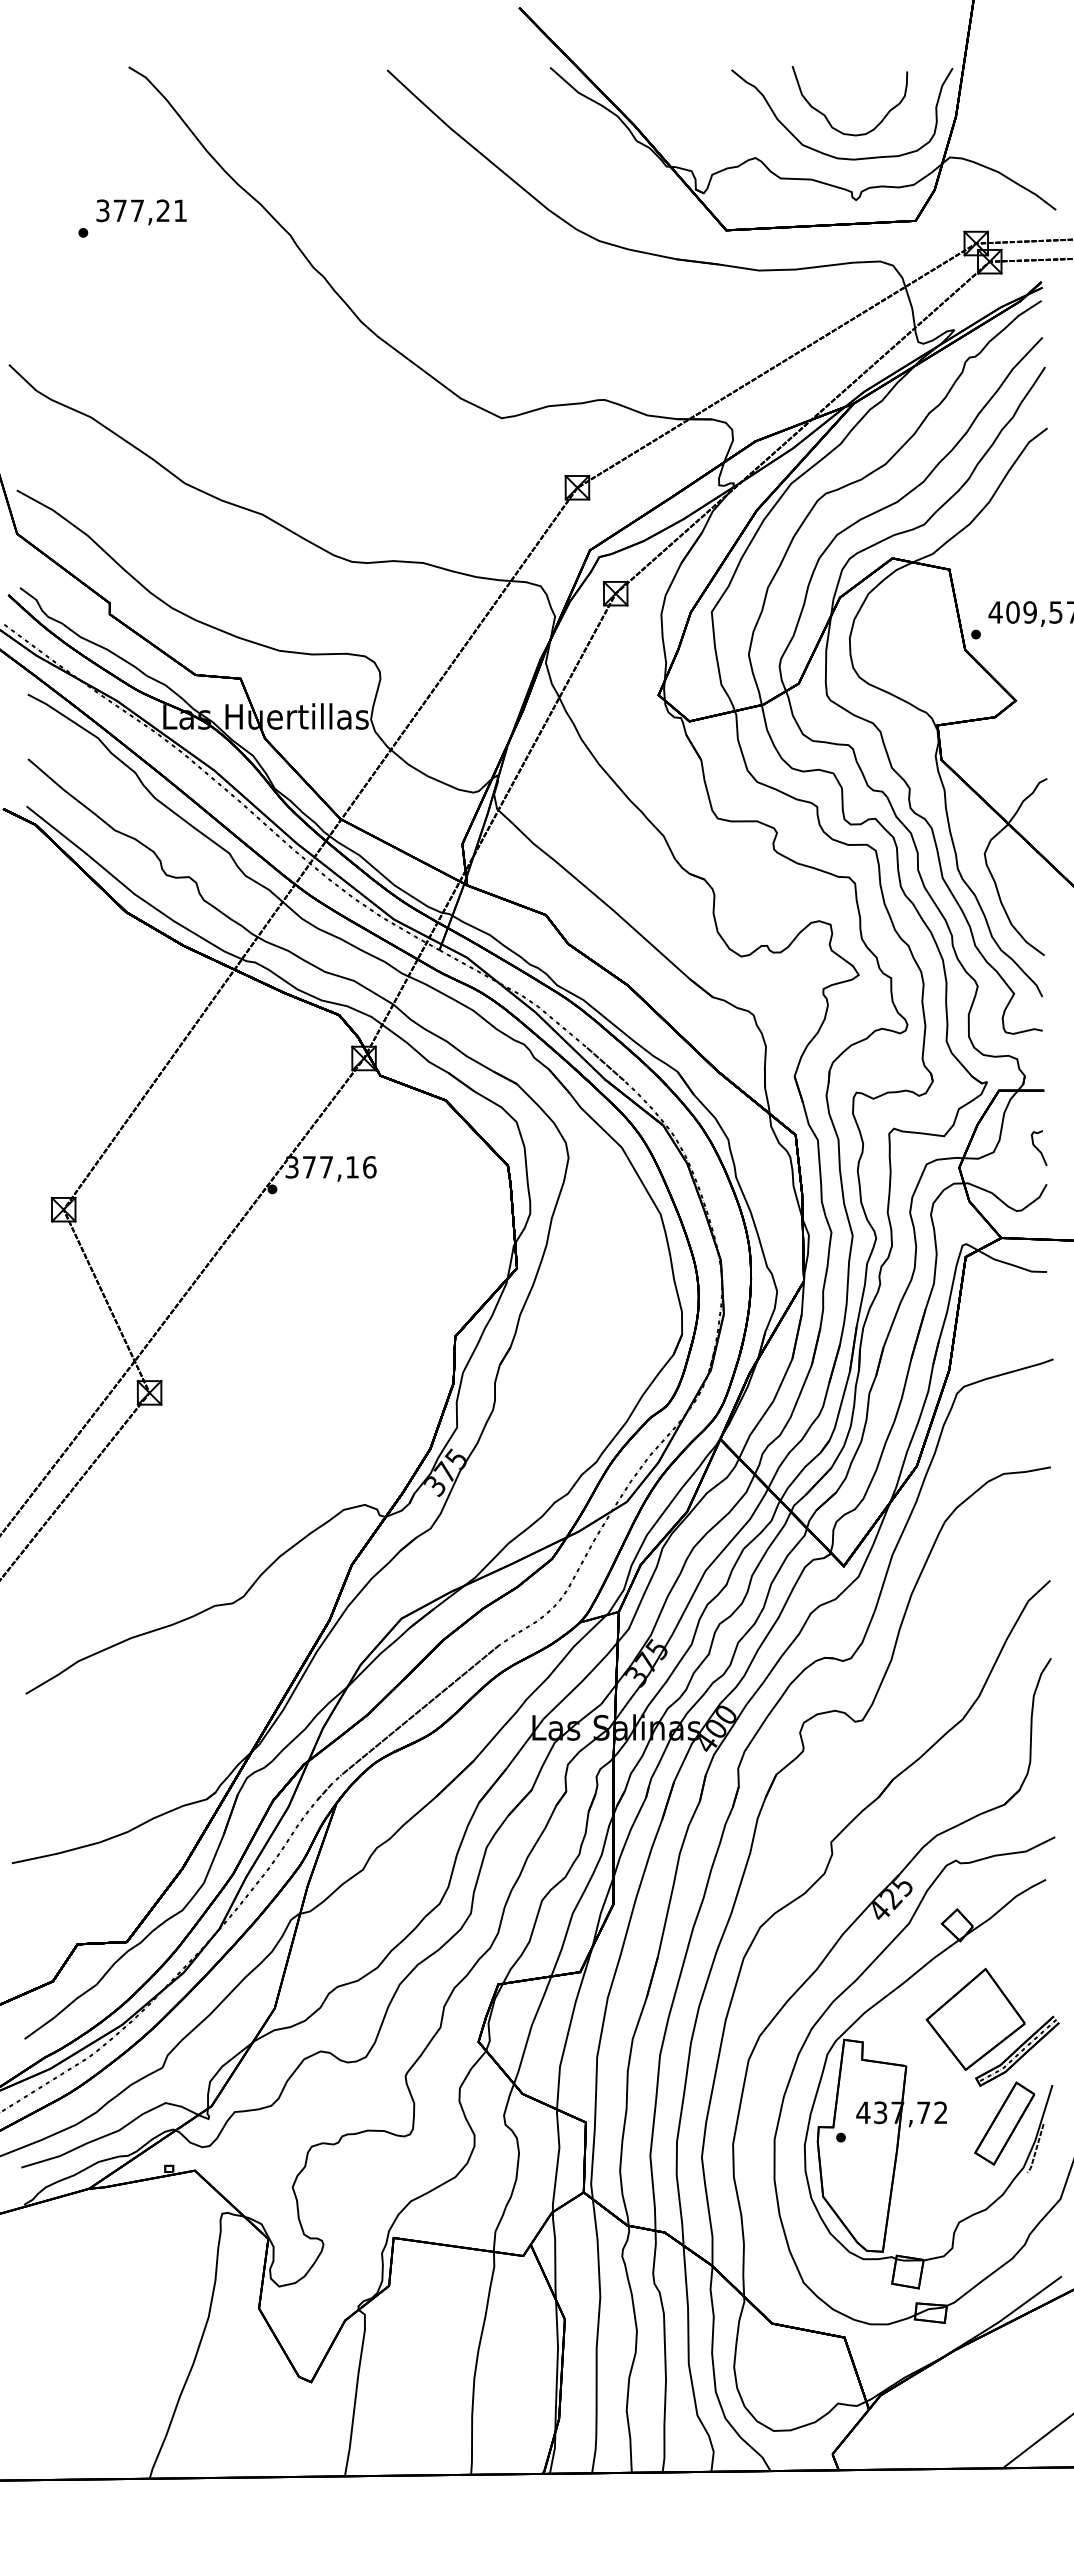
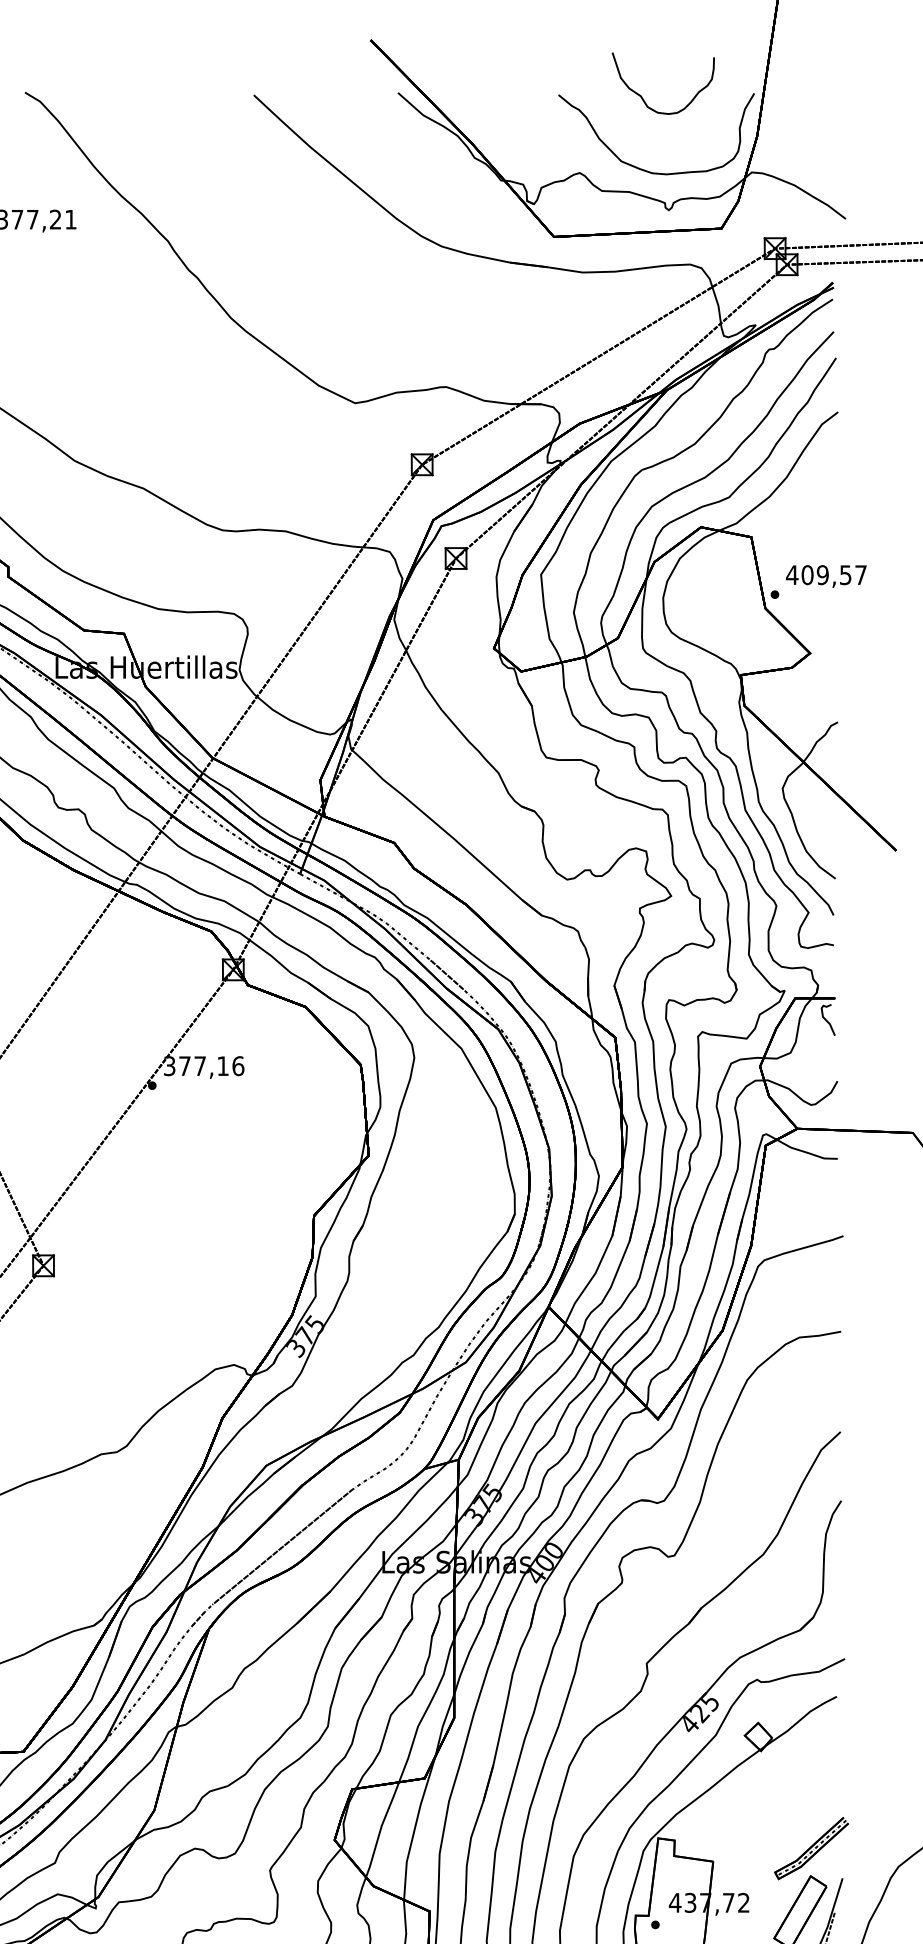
curve: (825, 114) -> (641, 95), moved
curve: (1038, 1148) -> (827, 1020), moved
part: (975, 2018) -> (774, 1819), removed

